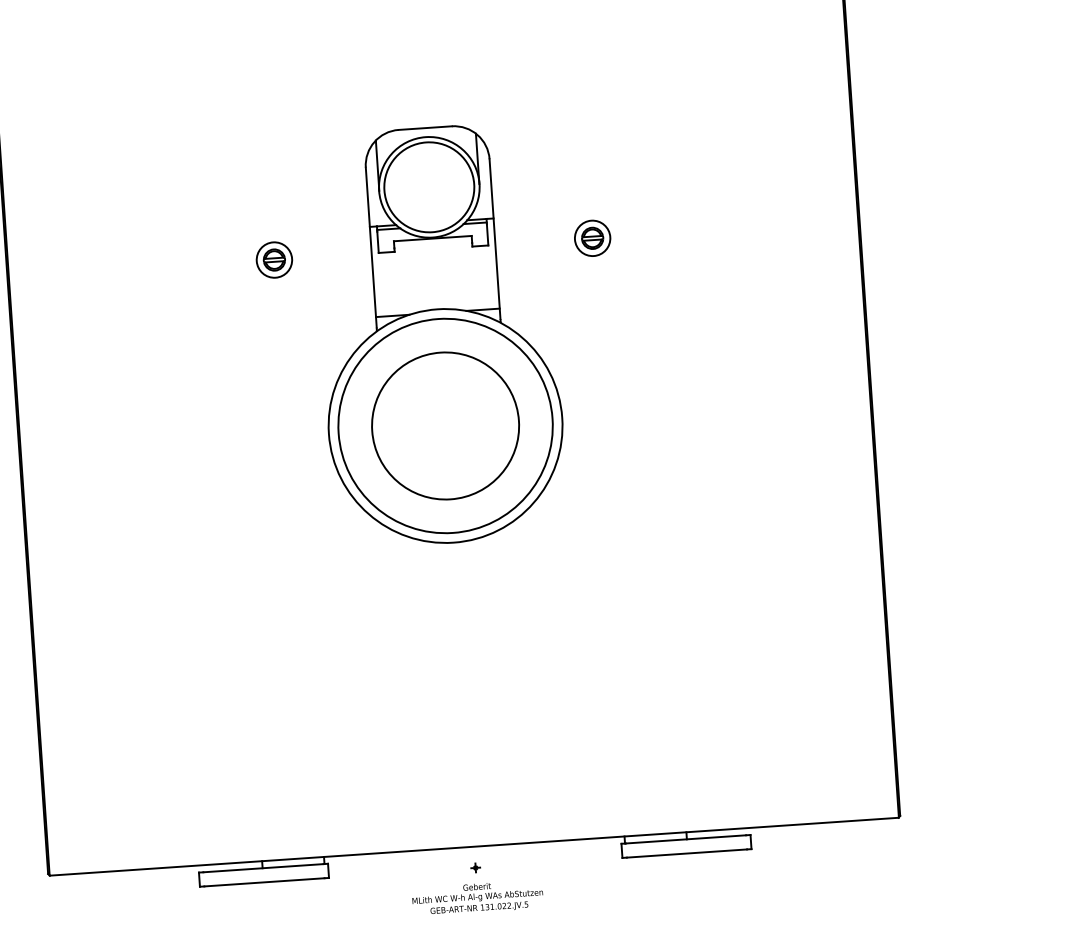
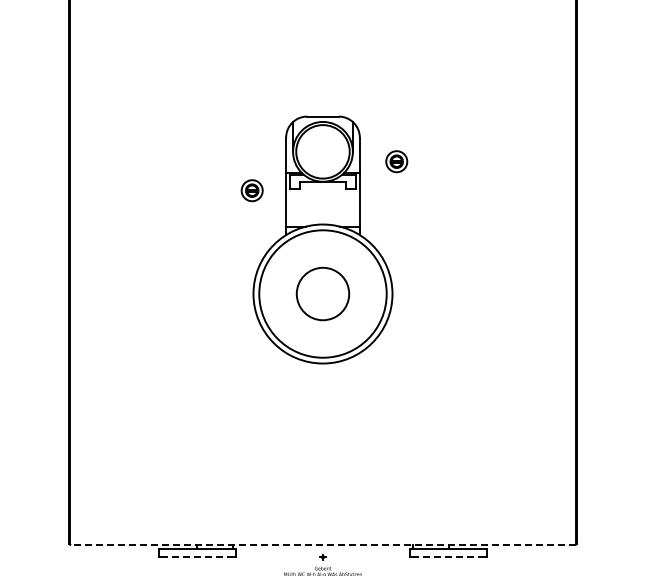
part: (592, 238) -> (396, 161), moved
part: (273, 259) -> (251, 190), moved
circle: (444, 425) -> (322, 293), size x0.6
line: (475, 846) -> (323, 544), solid -> dashed
line: (686, 853) -> (448, 557), solid -> dashed
line: (265, 882) -> (197, 557), solid -> dashed

